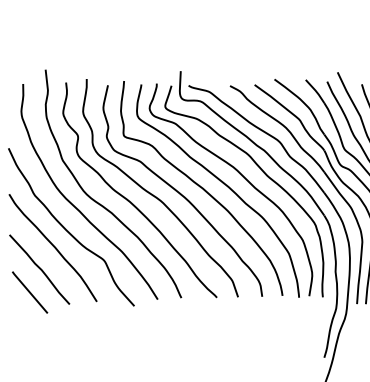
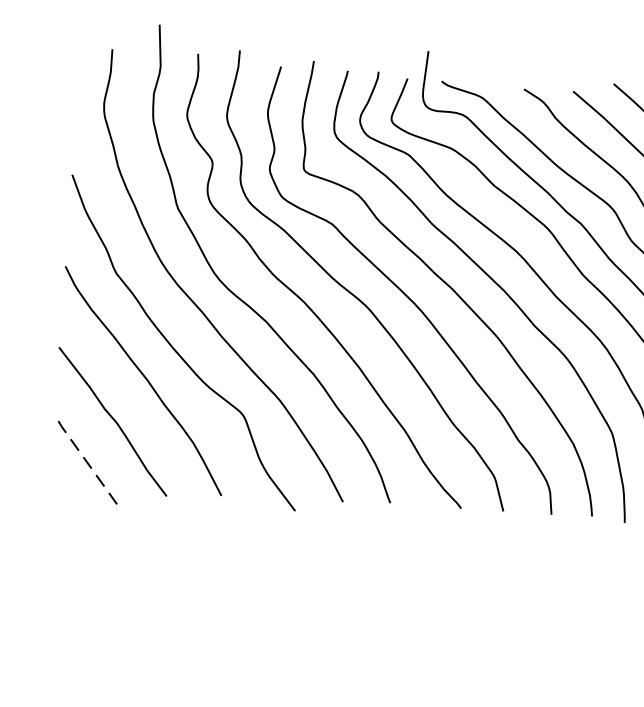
line: (29, 292) -> (88, 465), solid -> dashed

